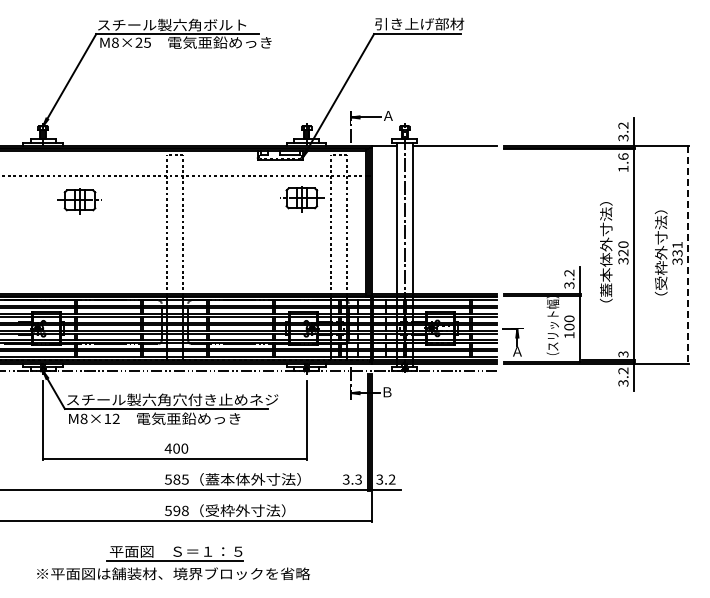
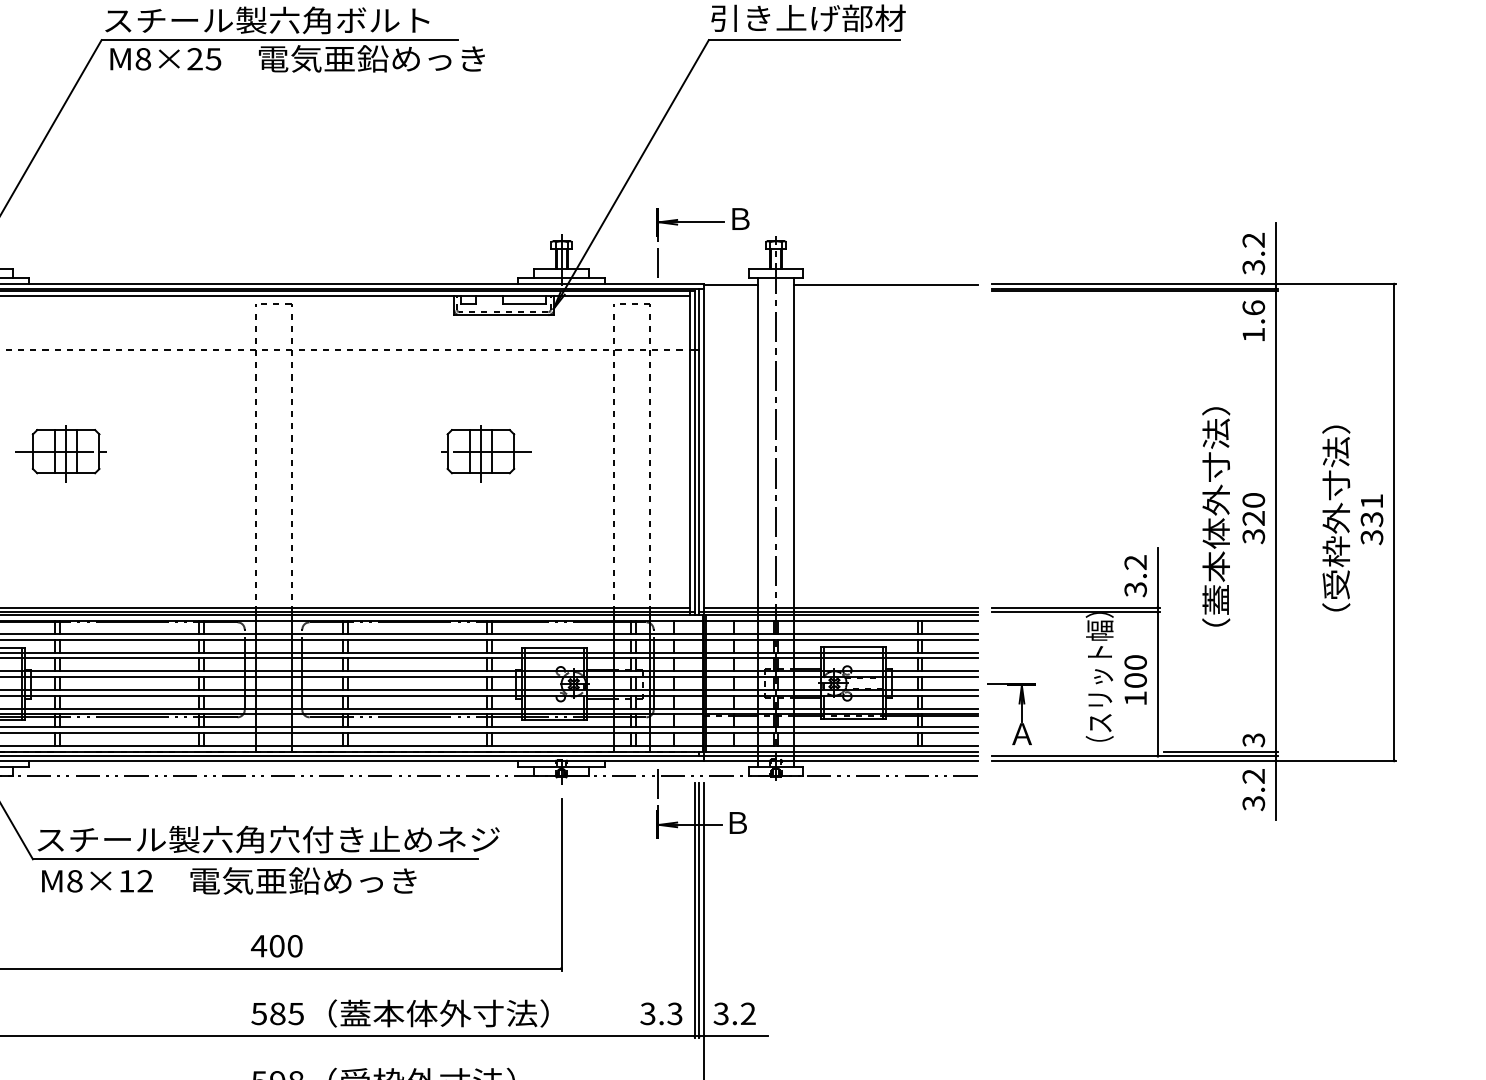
text: (388, 115) -> (740, 218), Ａ -> Ｂ
part: (302, 199) -> (482, 454), moved
part: (79, 201) -> (64, 454), moved
line: (687, 255) -> (1393, 524), dashed -> solid

